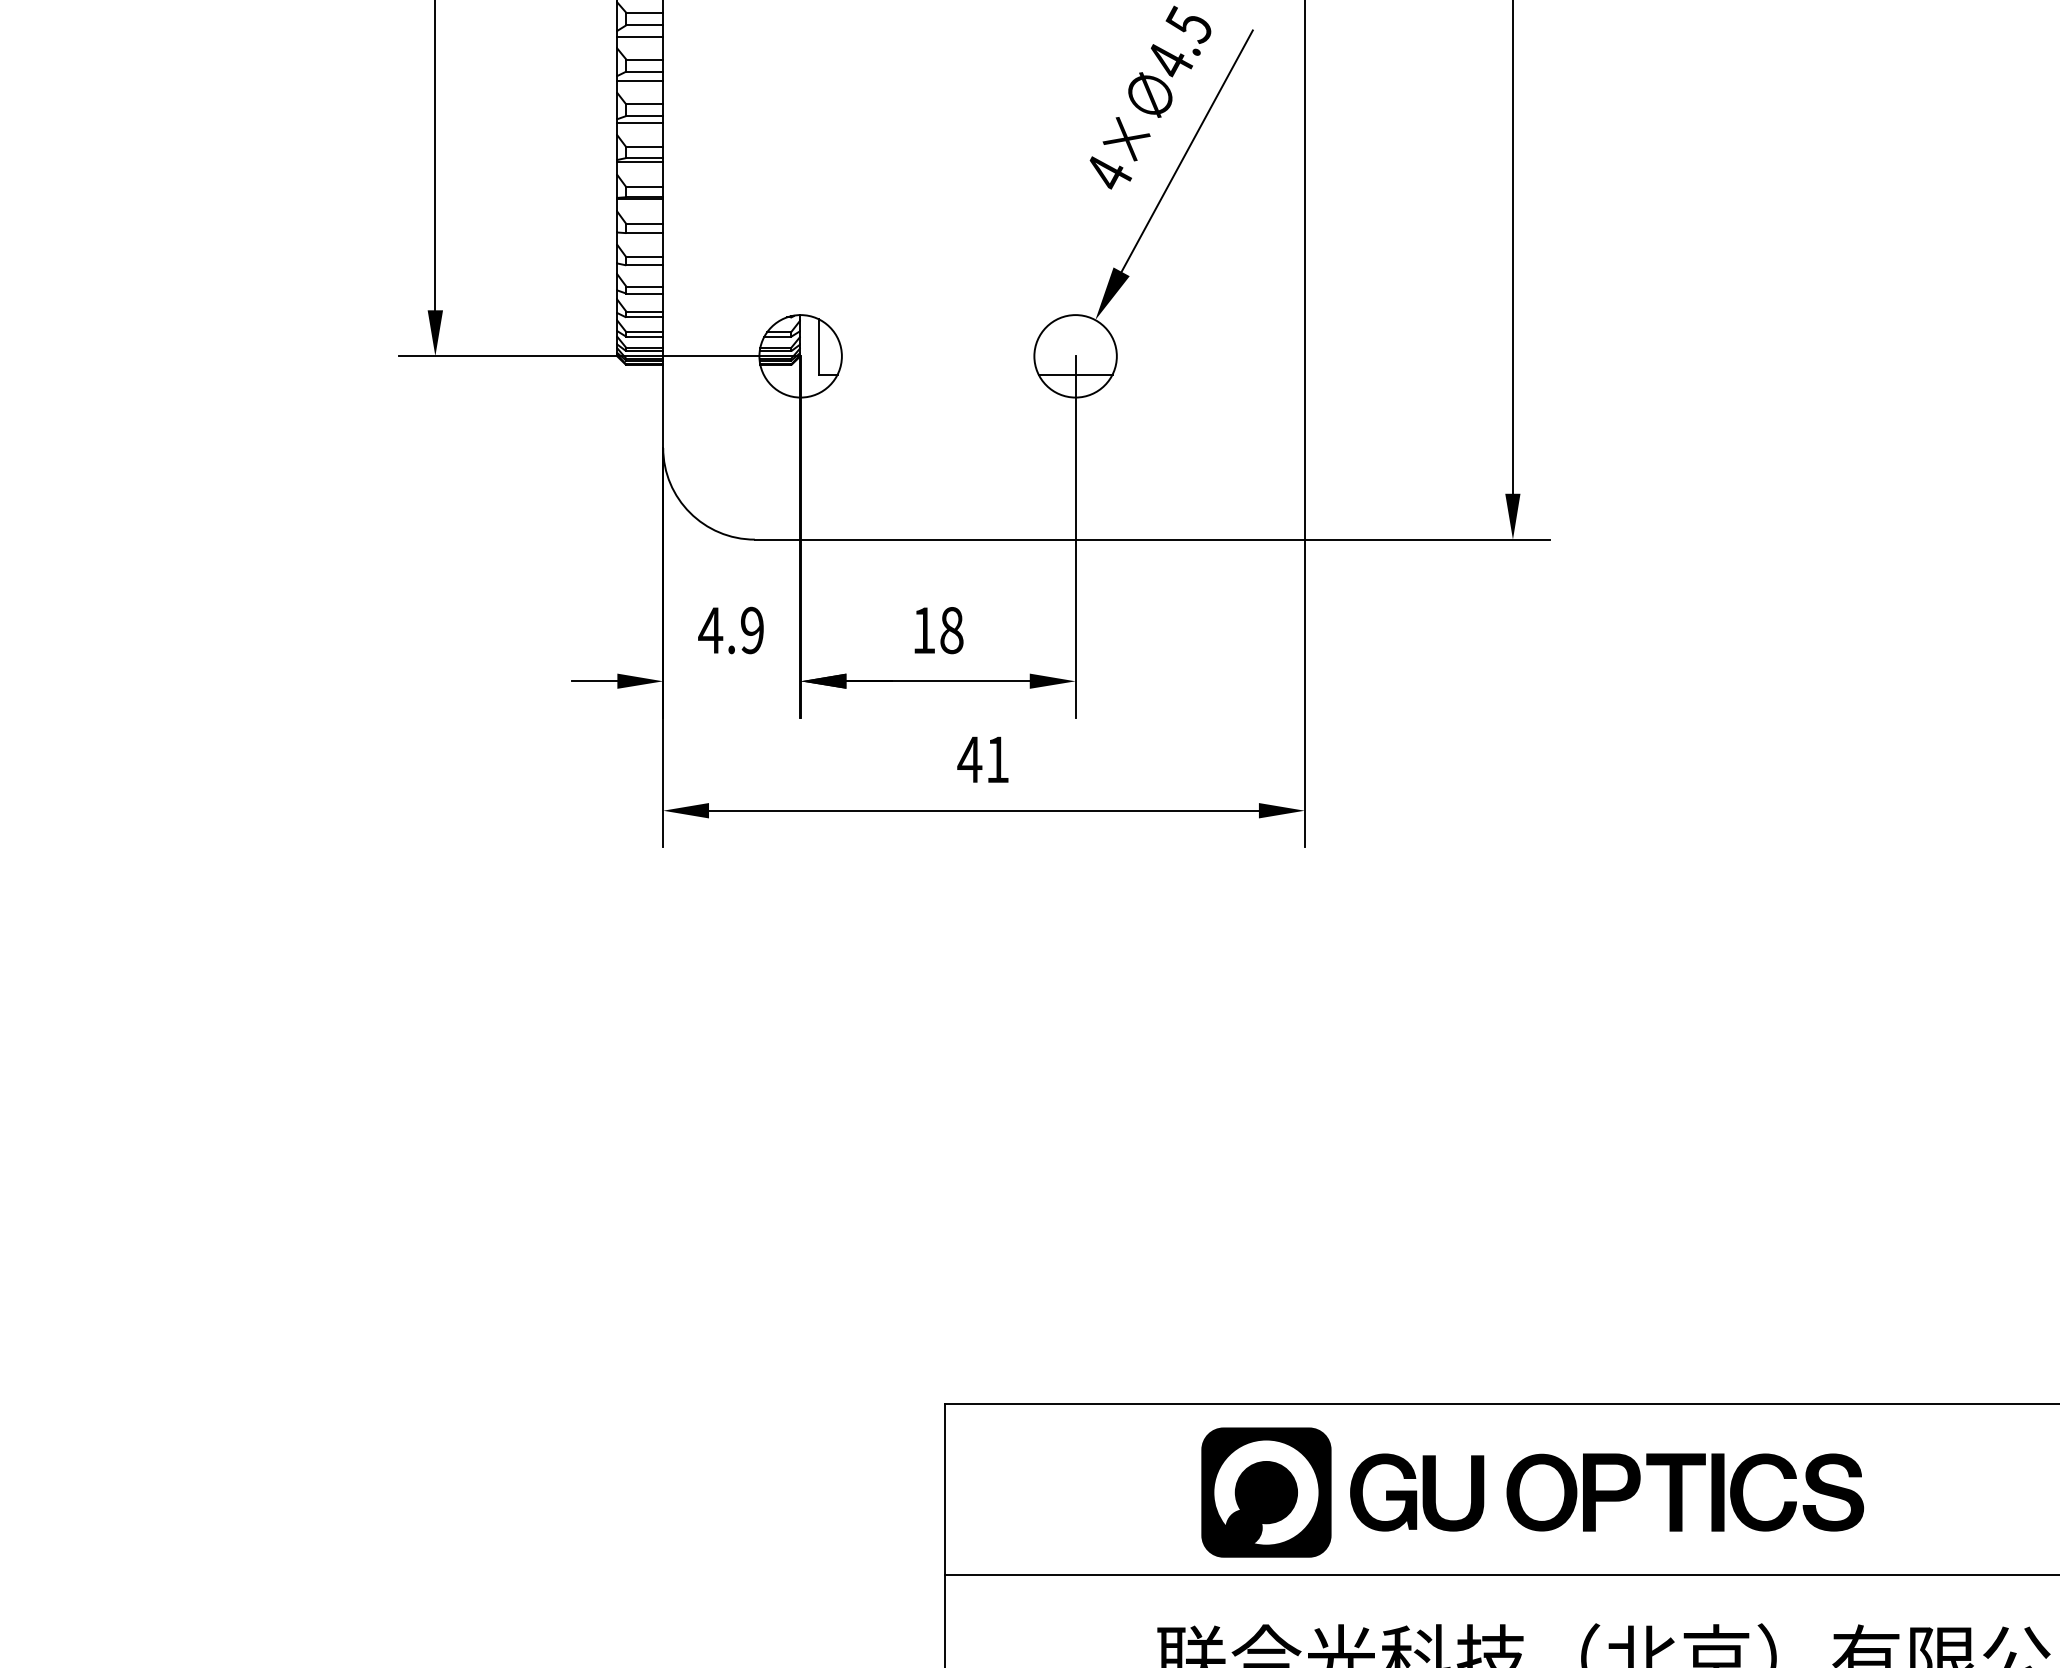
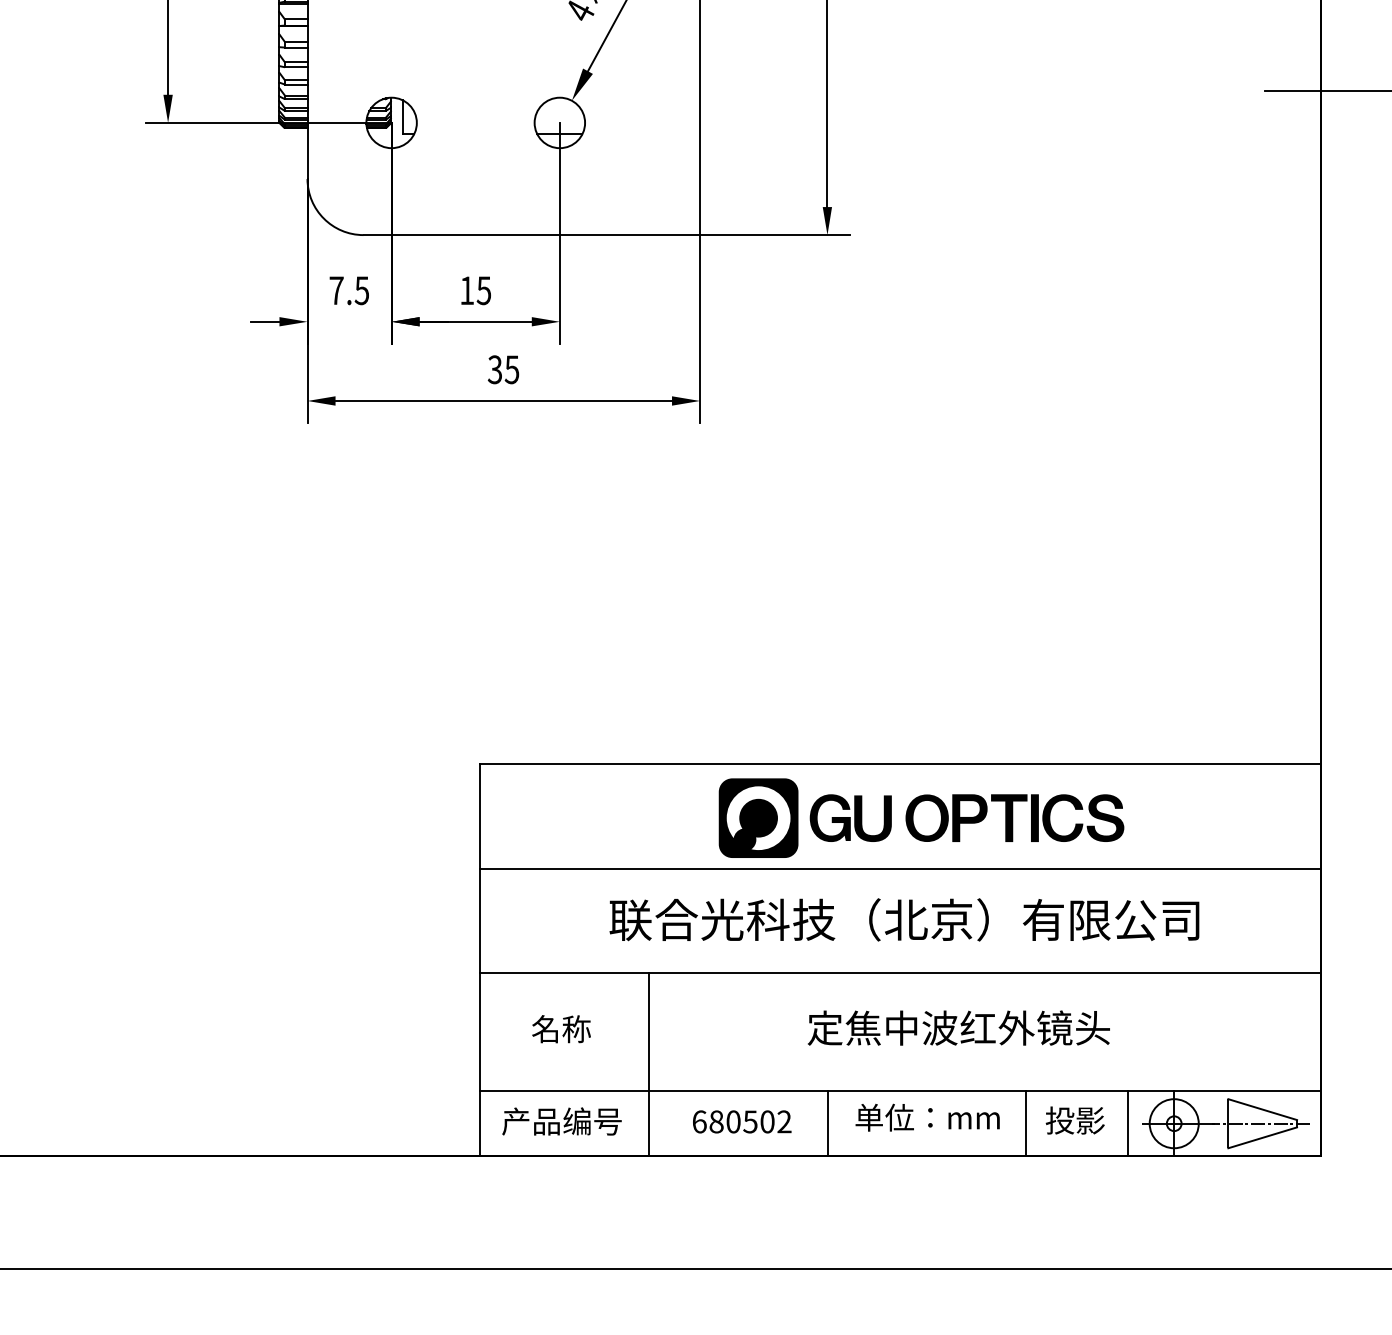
text: (730, 630) -> (348, 290), 4.9 -> 7.5
text: (950, 630) -> (483, 290), 18 -> 15
text: (983, 759) -> (503, 369), 41 -> 35
part: (1532, 1491) -> (921, 817), moved

